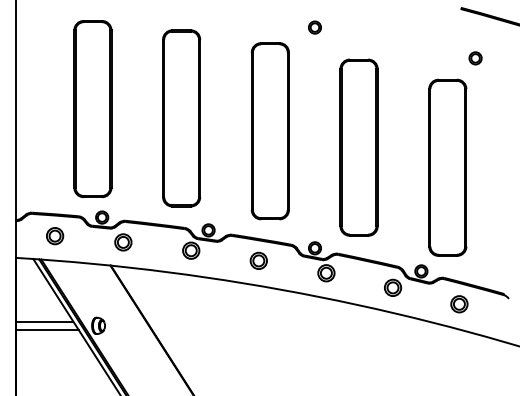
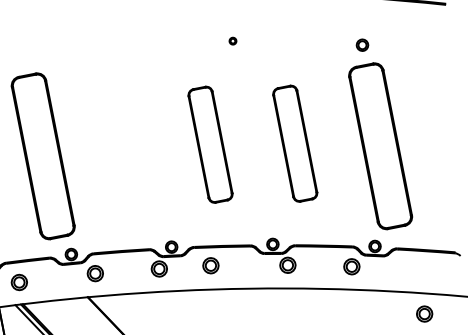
circle: (314, 27) -> (232, 41), size x0.6
part: (475, 58) -> (362, 45), moved
part: (181, 118) -> (126, 149), removed
part: (269, 131) -> (209, 145), size x0.7
part: (358, 147) -> (294, 143), size x0.7
part: (55, 236) -> (19, 282), moved
part: (258, 260) -> (210, 265), moved
part: (459, 304) -> (424, 314), moved

